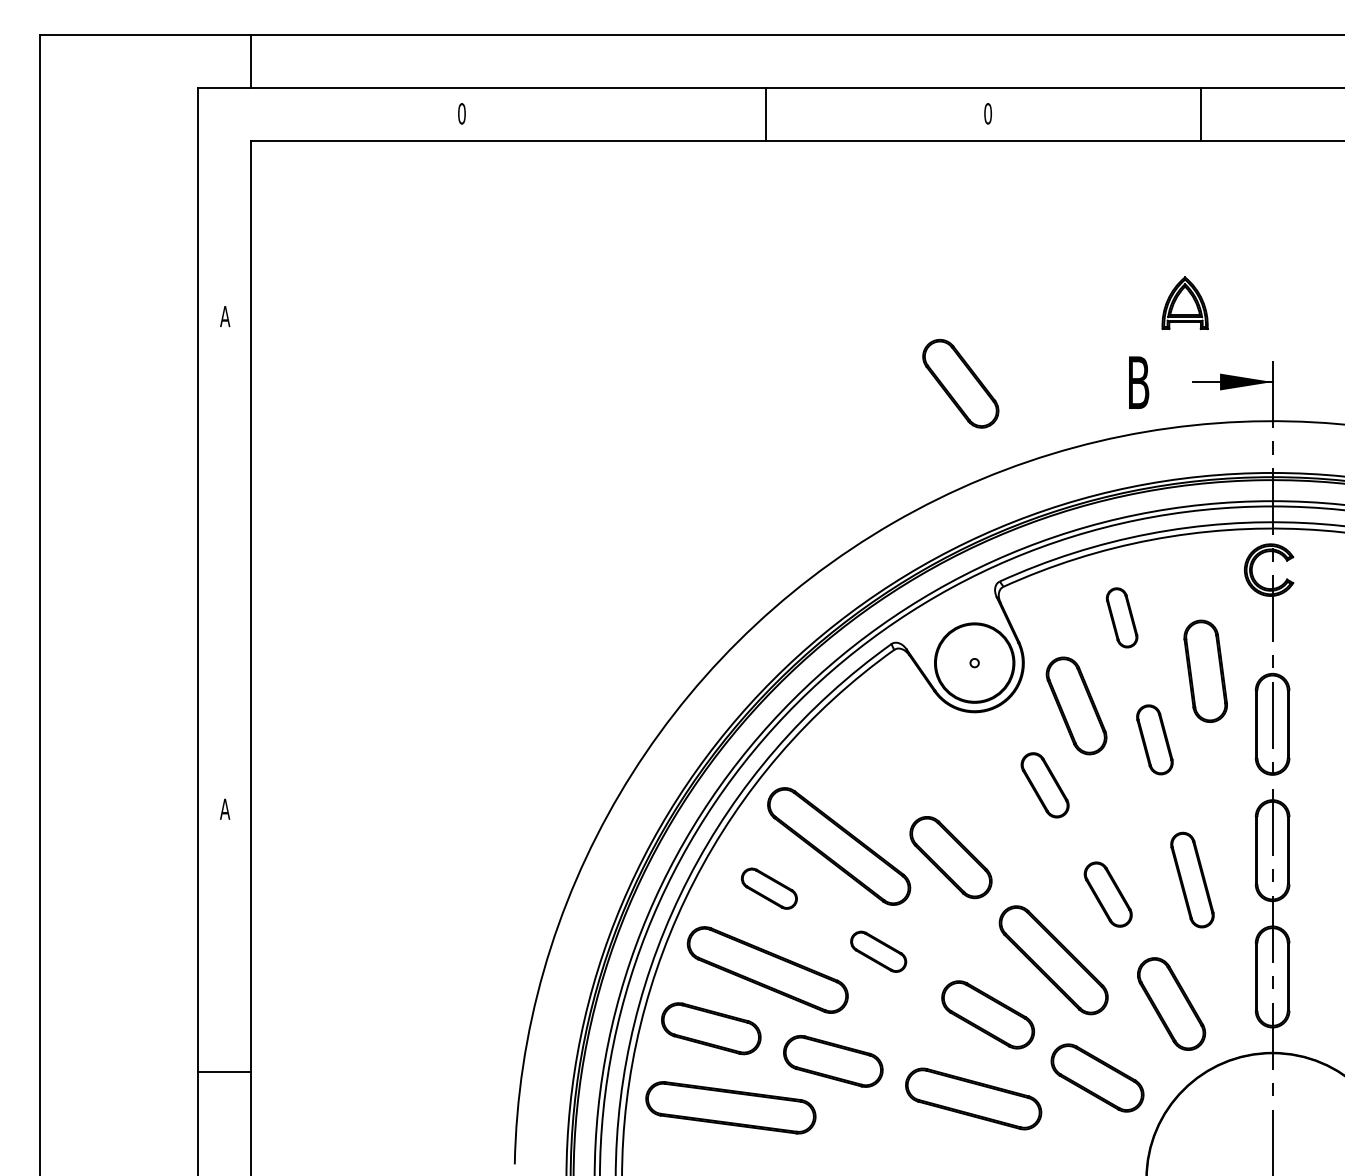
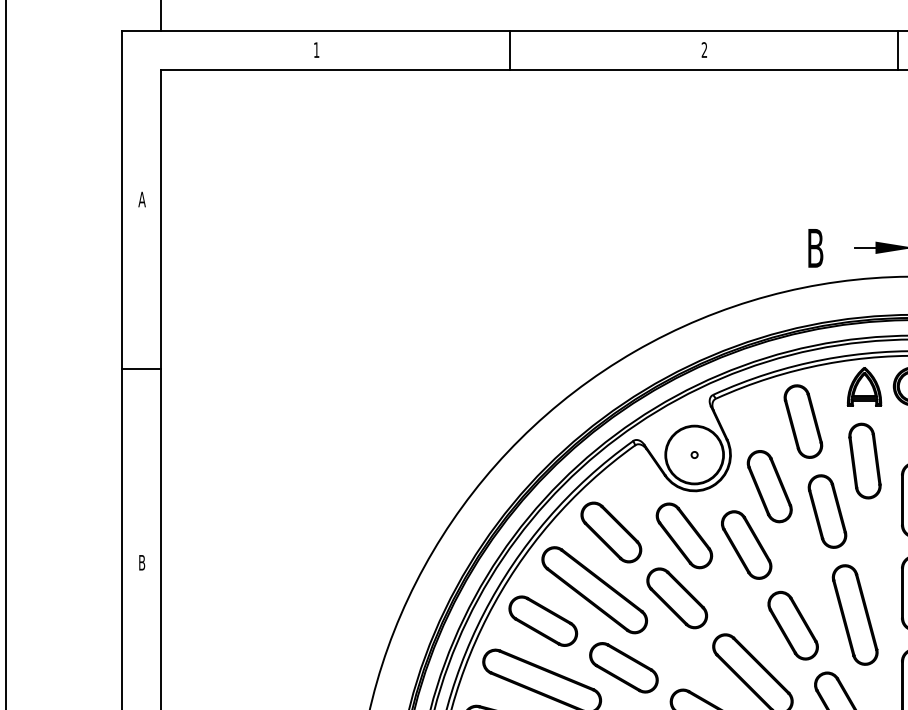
text: (461, 113) -> (316, 49), 0 -> 1
text: (987, 113) -> (704, 49), 0 -> 2
line: (765, 114) -> (510, 50), moved
line: (1200, 114) -> (897, 50), moved
part: (1184, 303) -> (864, 386), moved
part: (960, 383) -> (684, 535), moved
line: (224, 546) -> (141, 369), added
part: (1121, 617) -> (802, 421), size x1.67
part: (1154, 739) -> (827, 511), size x1.43
part: (861, 767) -> (611, 531), added
part: (1044, 785) -> (746, 545), size x1.43
text: (225, 808) -> (142, 562), A -> B
part: (1192, 879) -> (855, 614), size x1.43
part: (769, 888) -> (543, 621), size x1.67
part: (1107, 894) -> (792, 625), size x1.43
part: (878, 951) -> (623, 667), size x1.67

